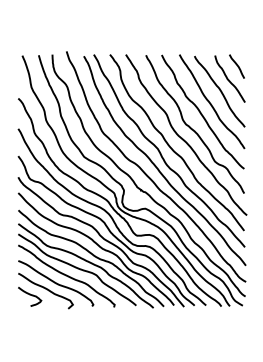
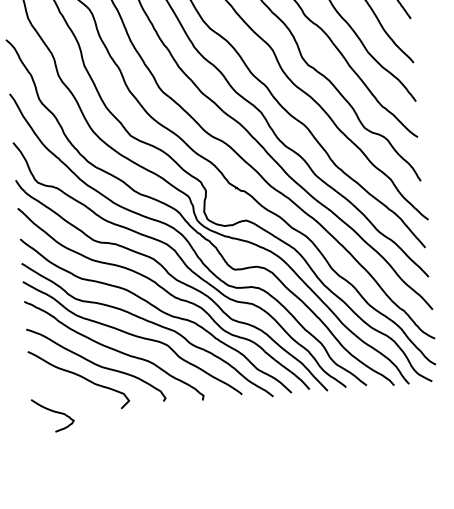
curve: (30, 295) -> (53, 412), moved

